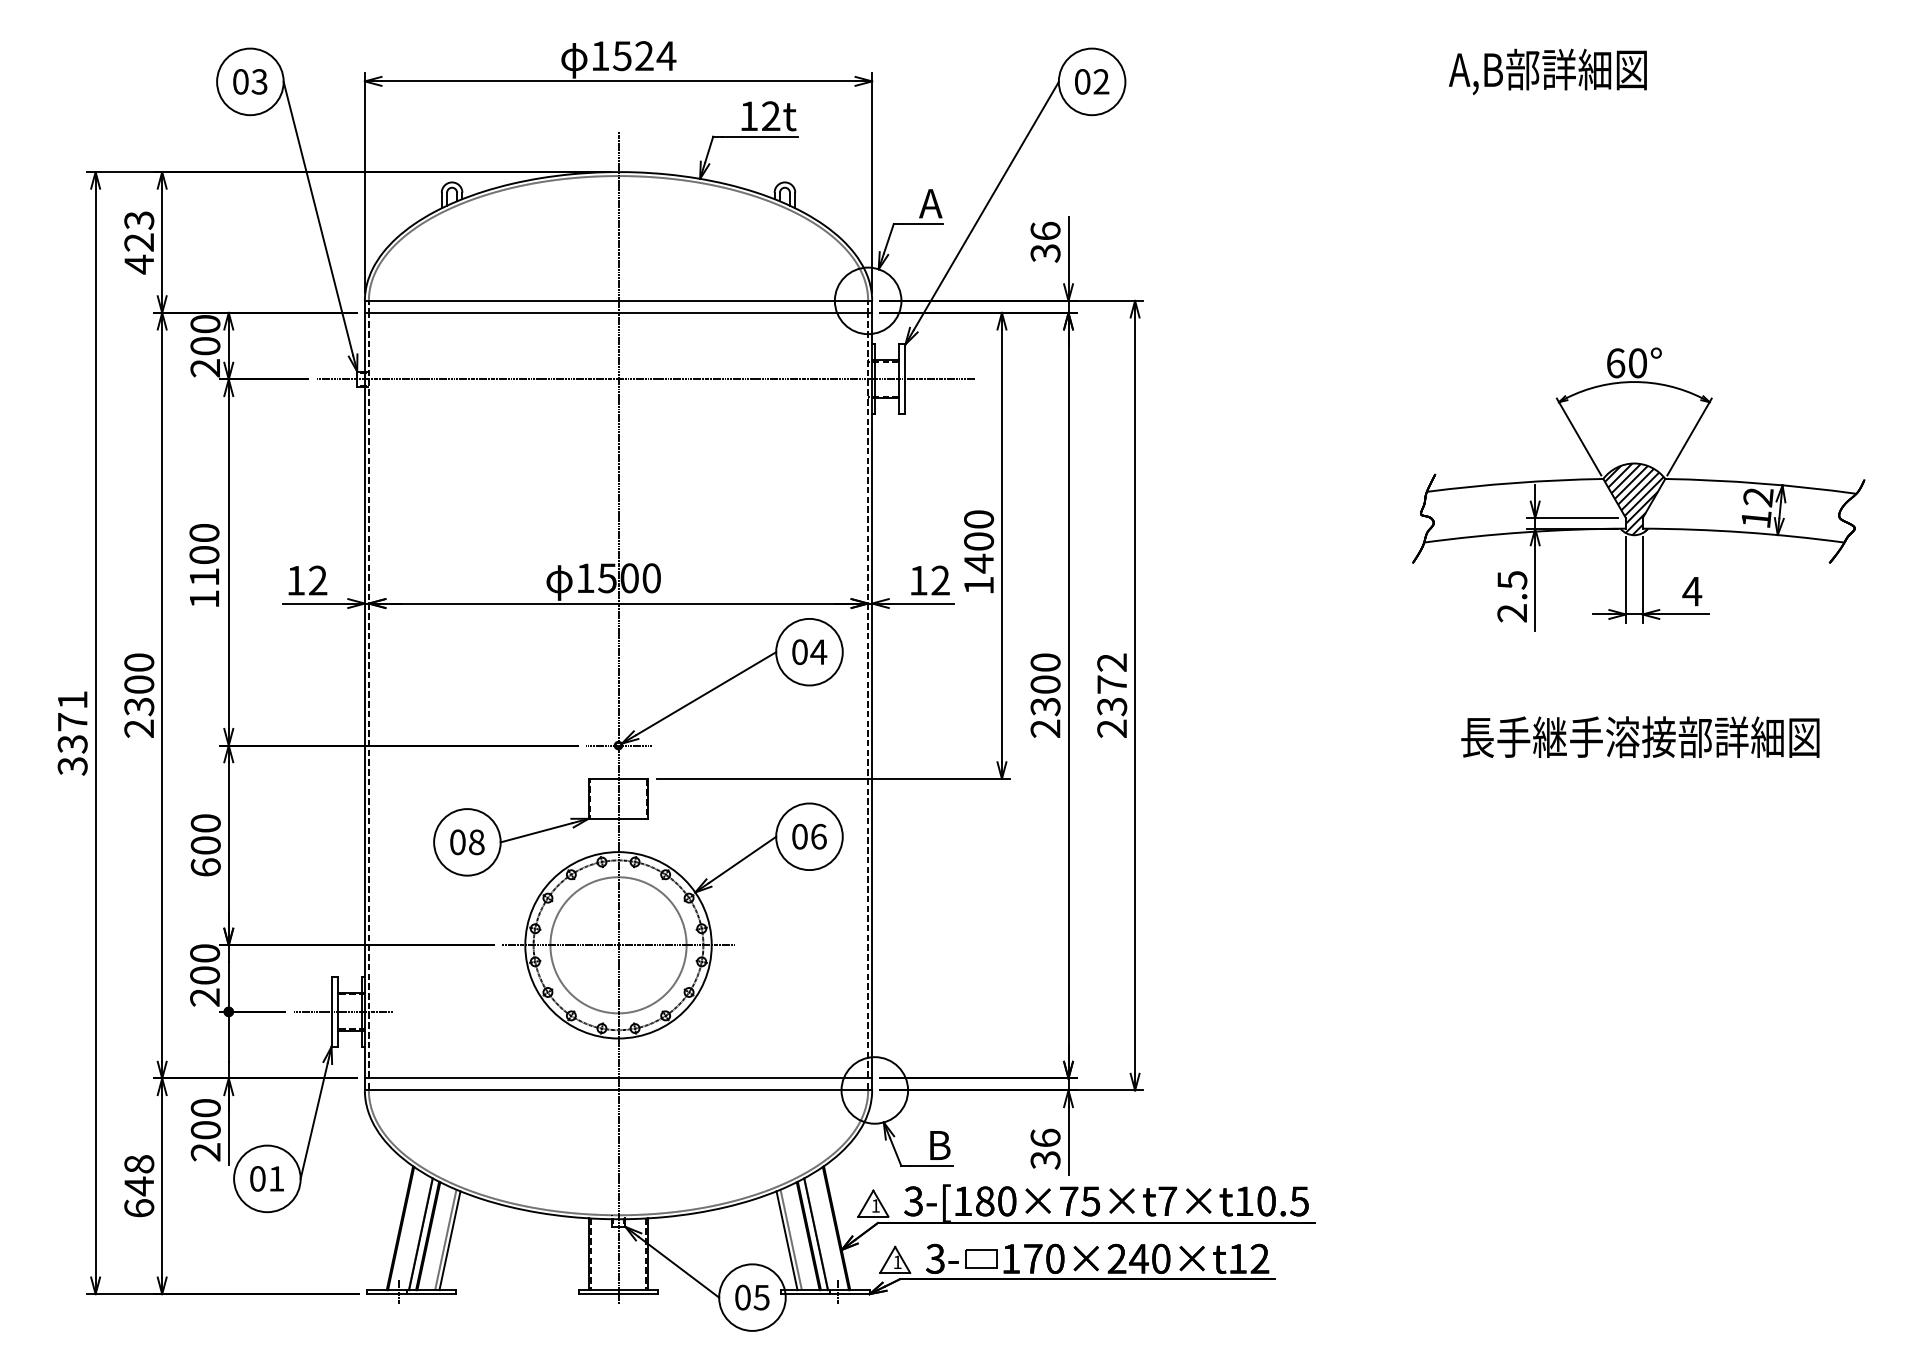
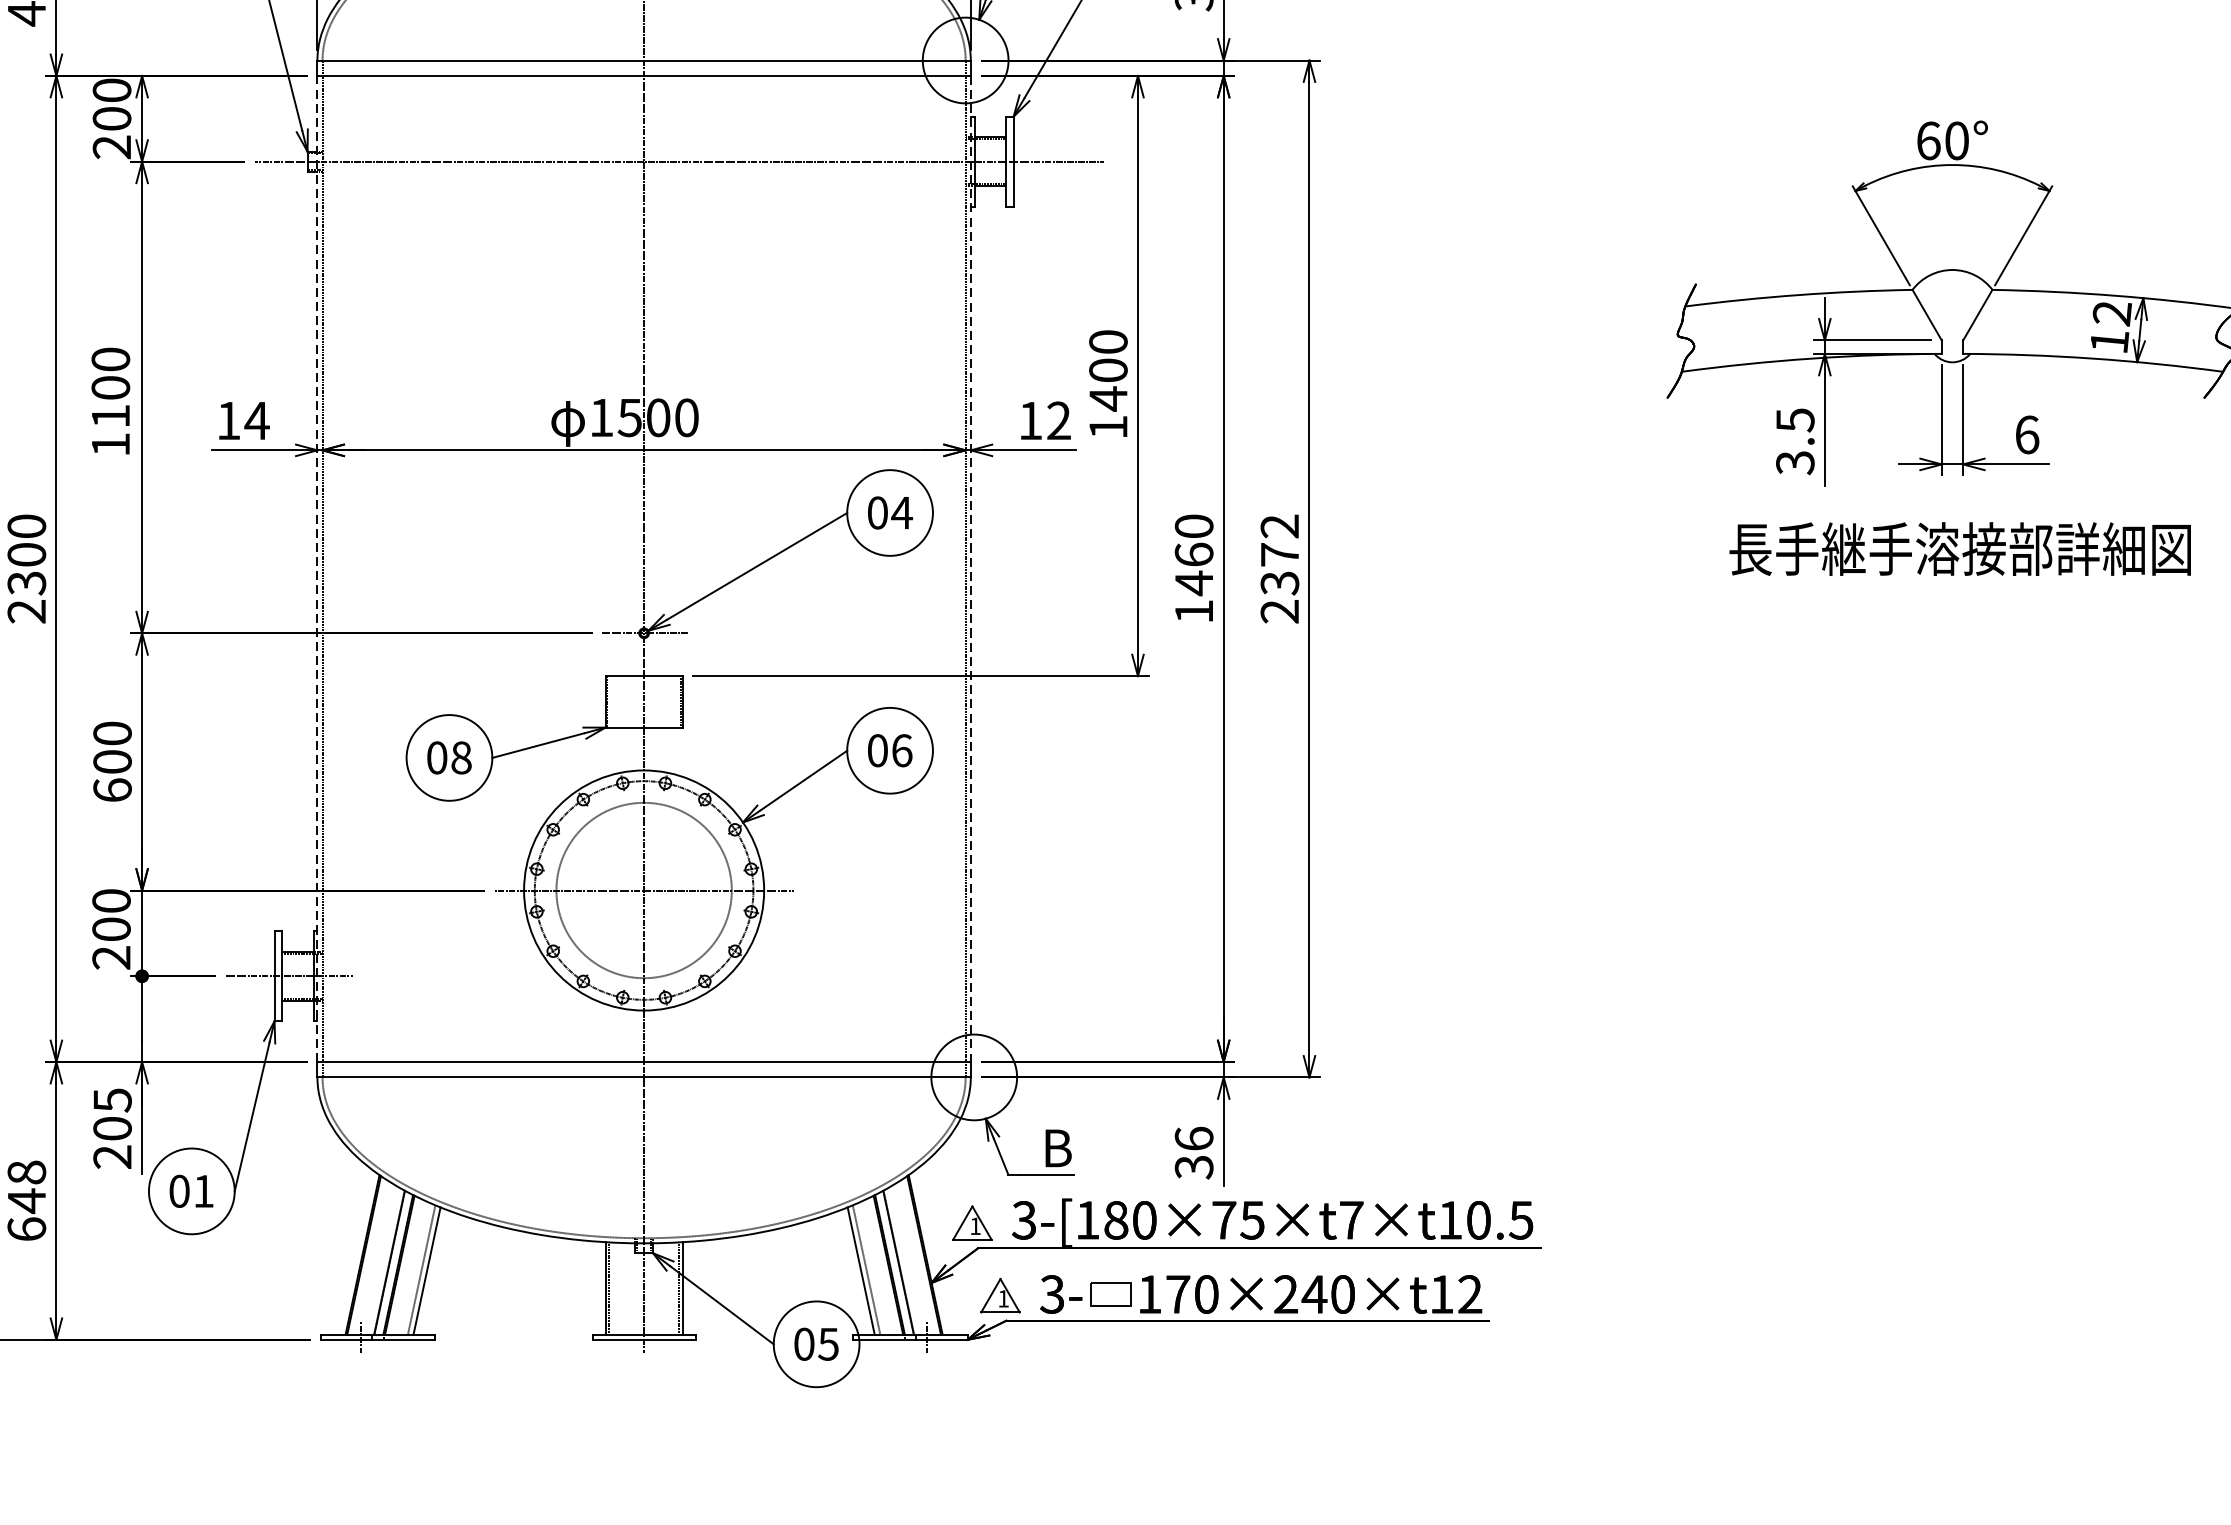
hatch: (1634, 499) -> (1952, 316), removed
text: (317, 580) -> (256, 420), 12 -> 14
text: (1692, 591) -> (2027, 434), 4 -> 6
text: (1512, 613) -> (1795, 463), 2.5 -> 3.5
line: (364, 695) -> (316, 568), solid -> dashed
line: (872, 695) -> (971, 568), solid -> dashed
text: (1045, 706) -> (1194, 582), 2300 -> 1460
text: (1640, 737) -> (1960, 549), moved
text: (205, 1108) -> (112, 1100), 200 -> 205

